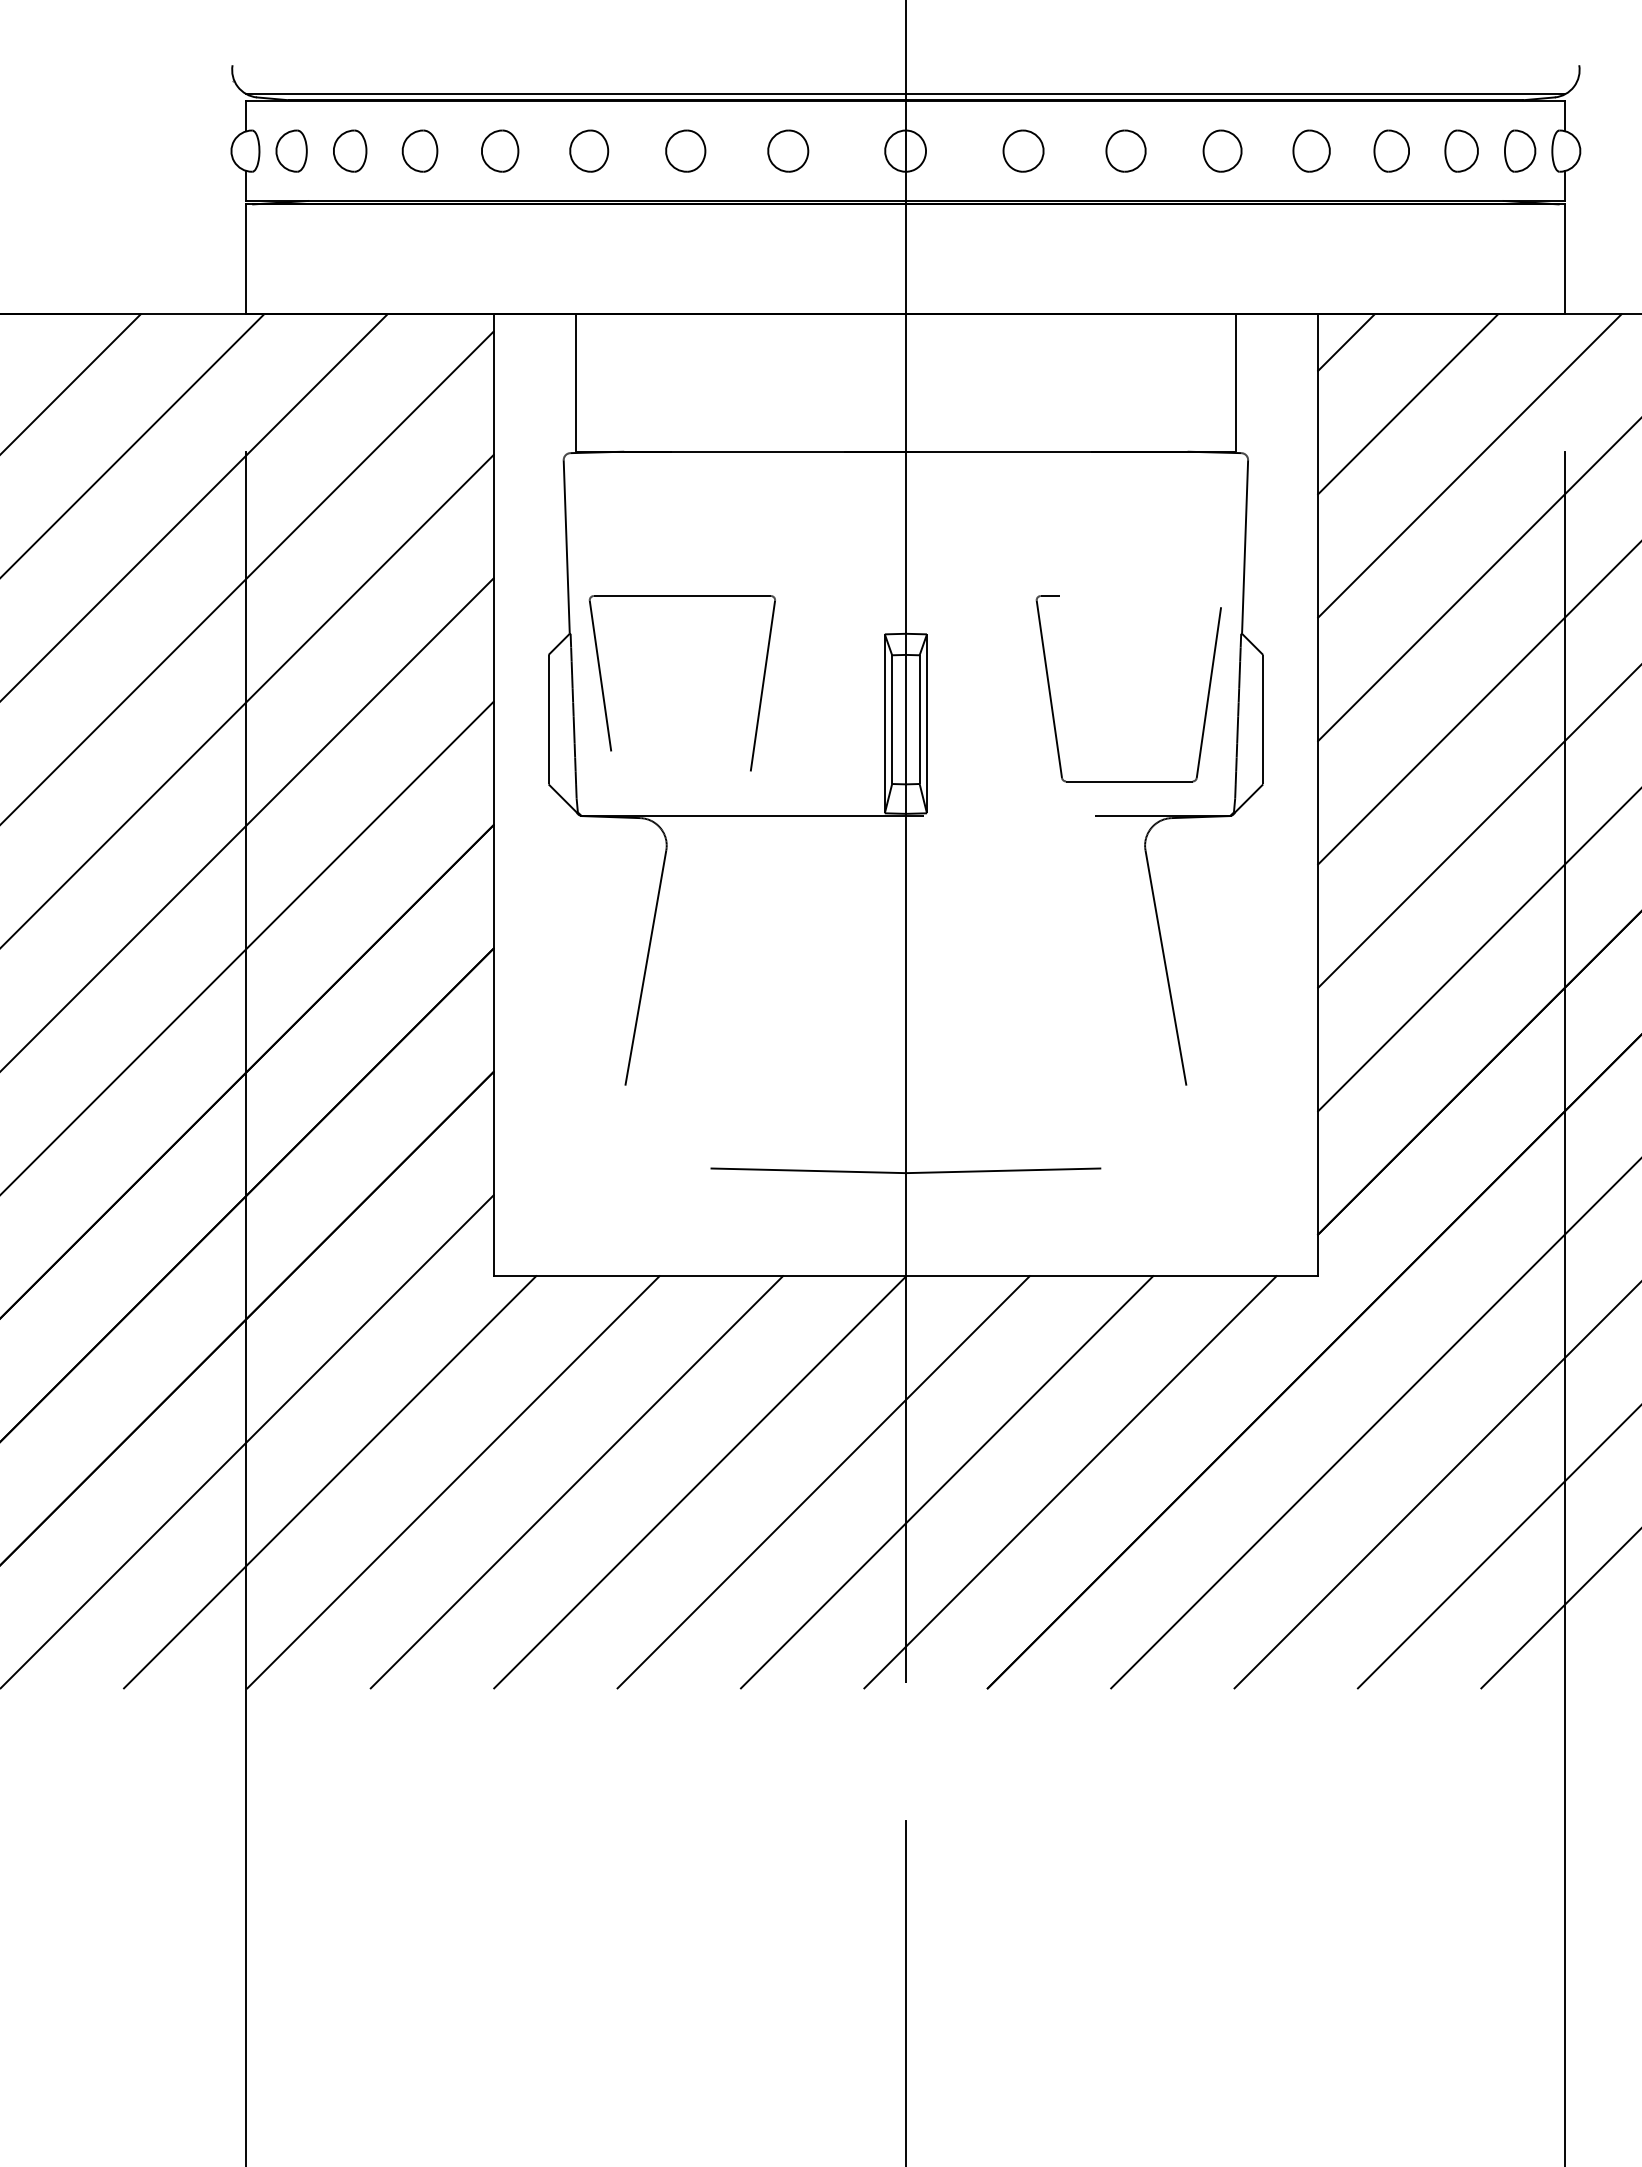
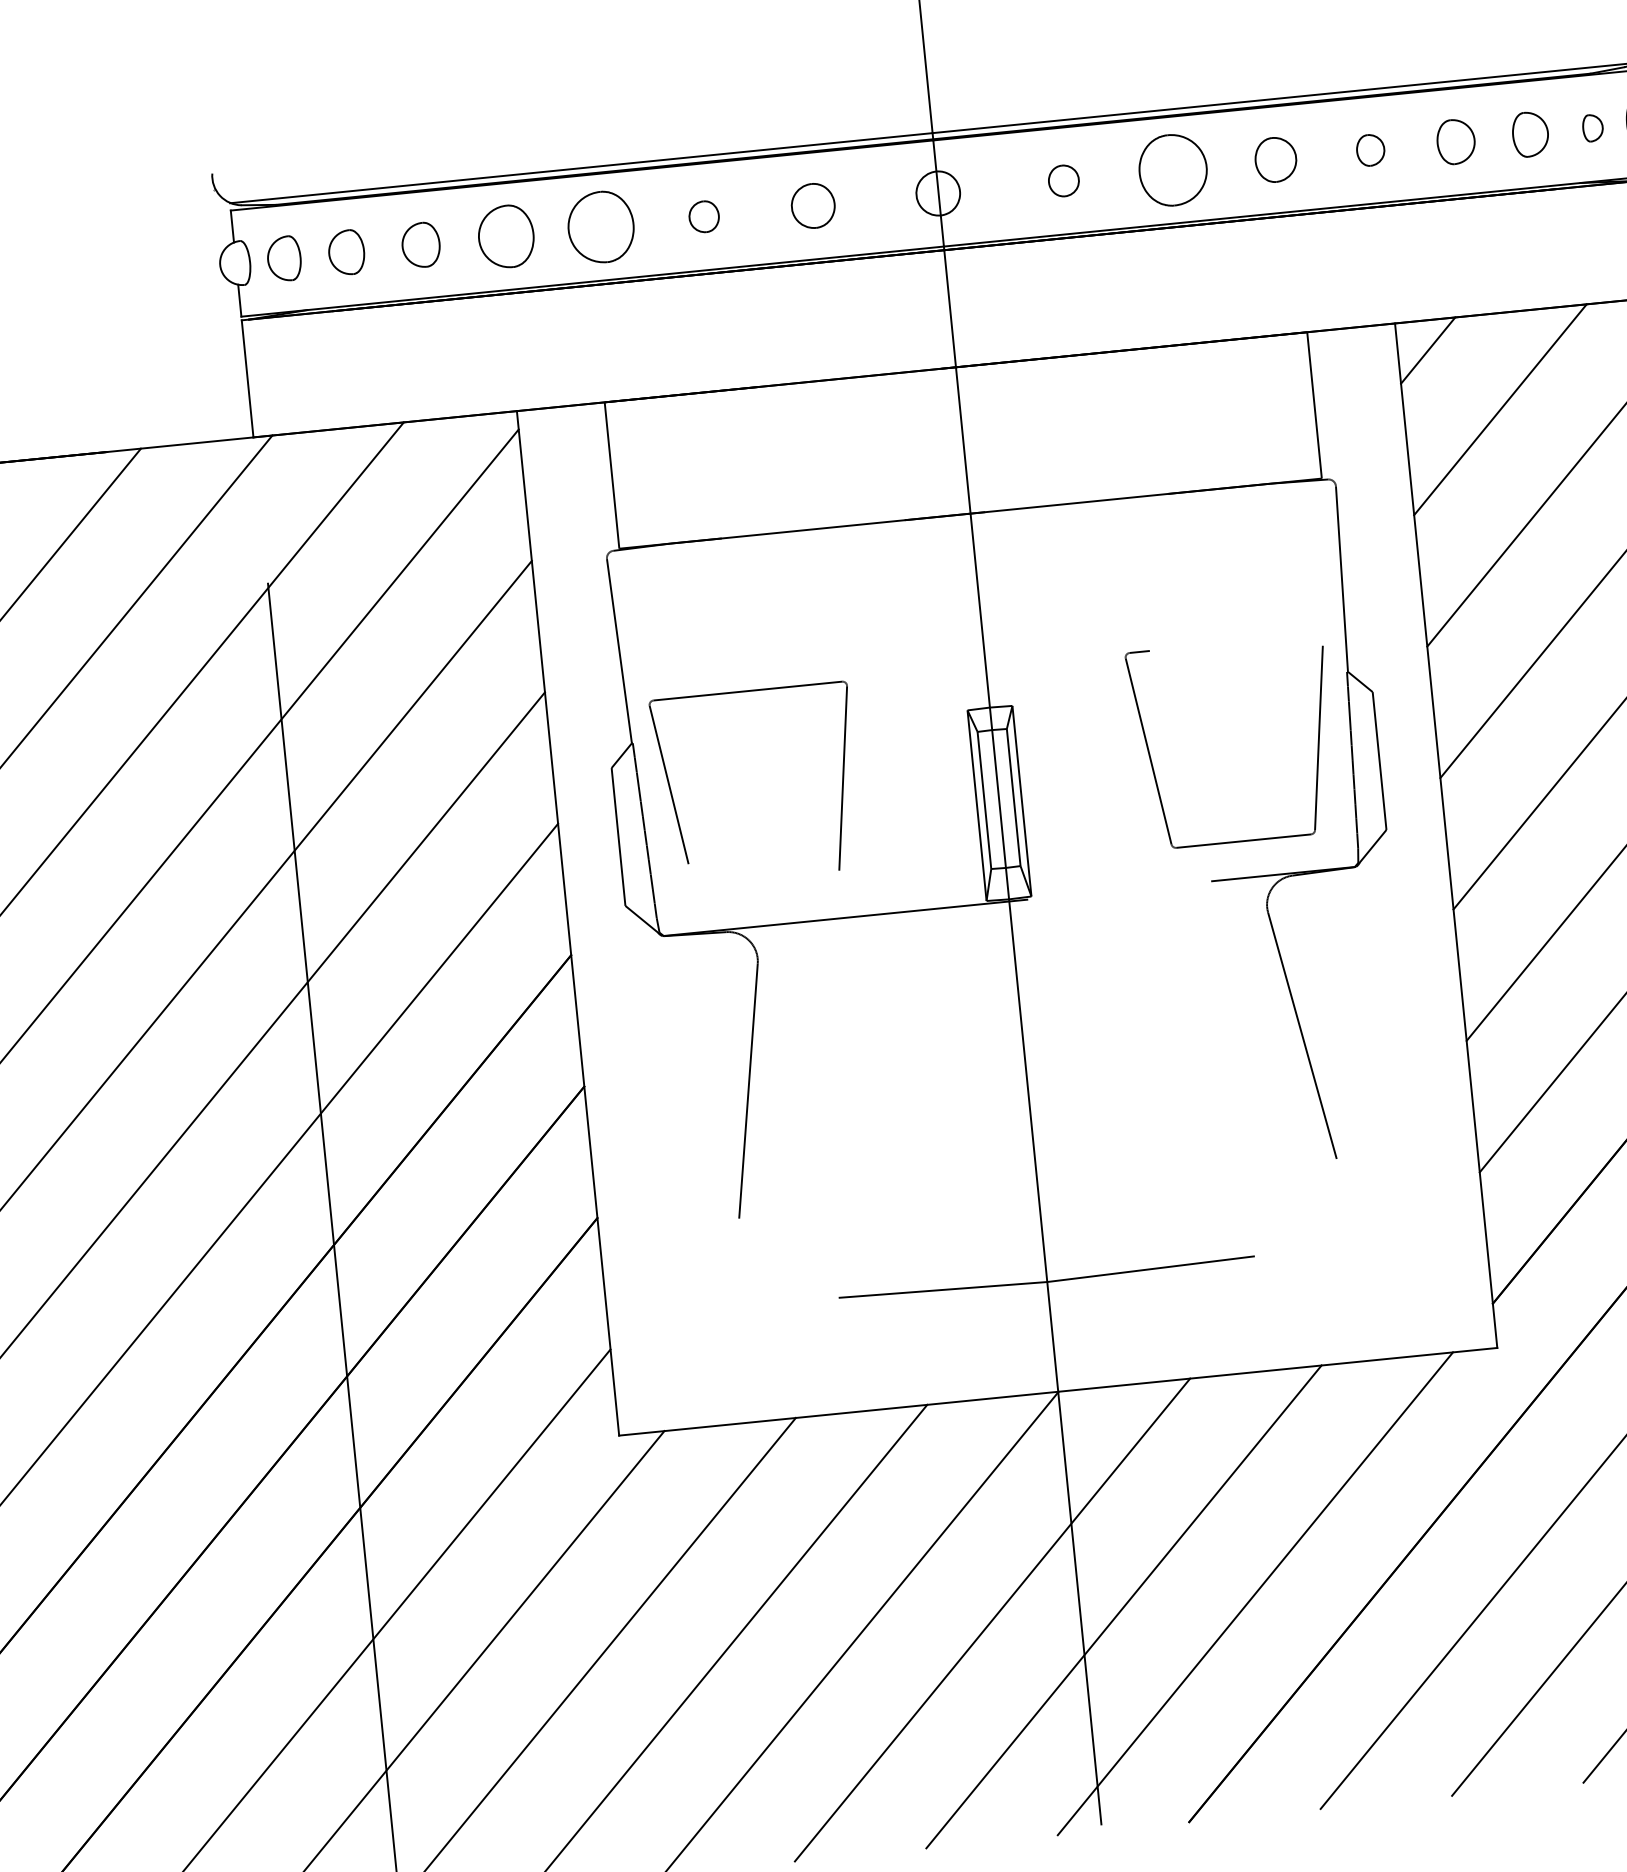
part: (500, 150) -> (506, 235), size x1.4
part: (589, 150) -> (601, 226), size x1.6
part: (685, 150) -> (703, 216), size x0.7
part: (1023, 150) -> (1063, 180), size x0.7
part: (1125, 150) -> (1172, 169), size x1.6
part: (1311, 150) -> (1370, 149), size x0.7
part: (1520, 150) -> (1593, 127), size x0.6

